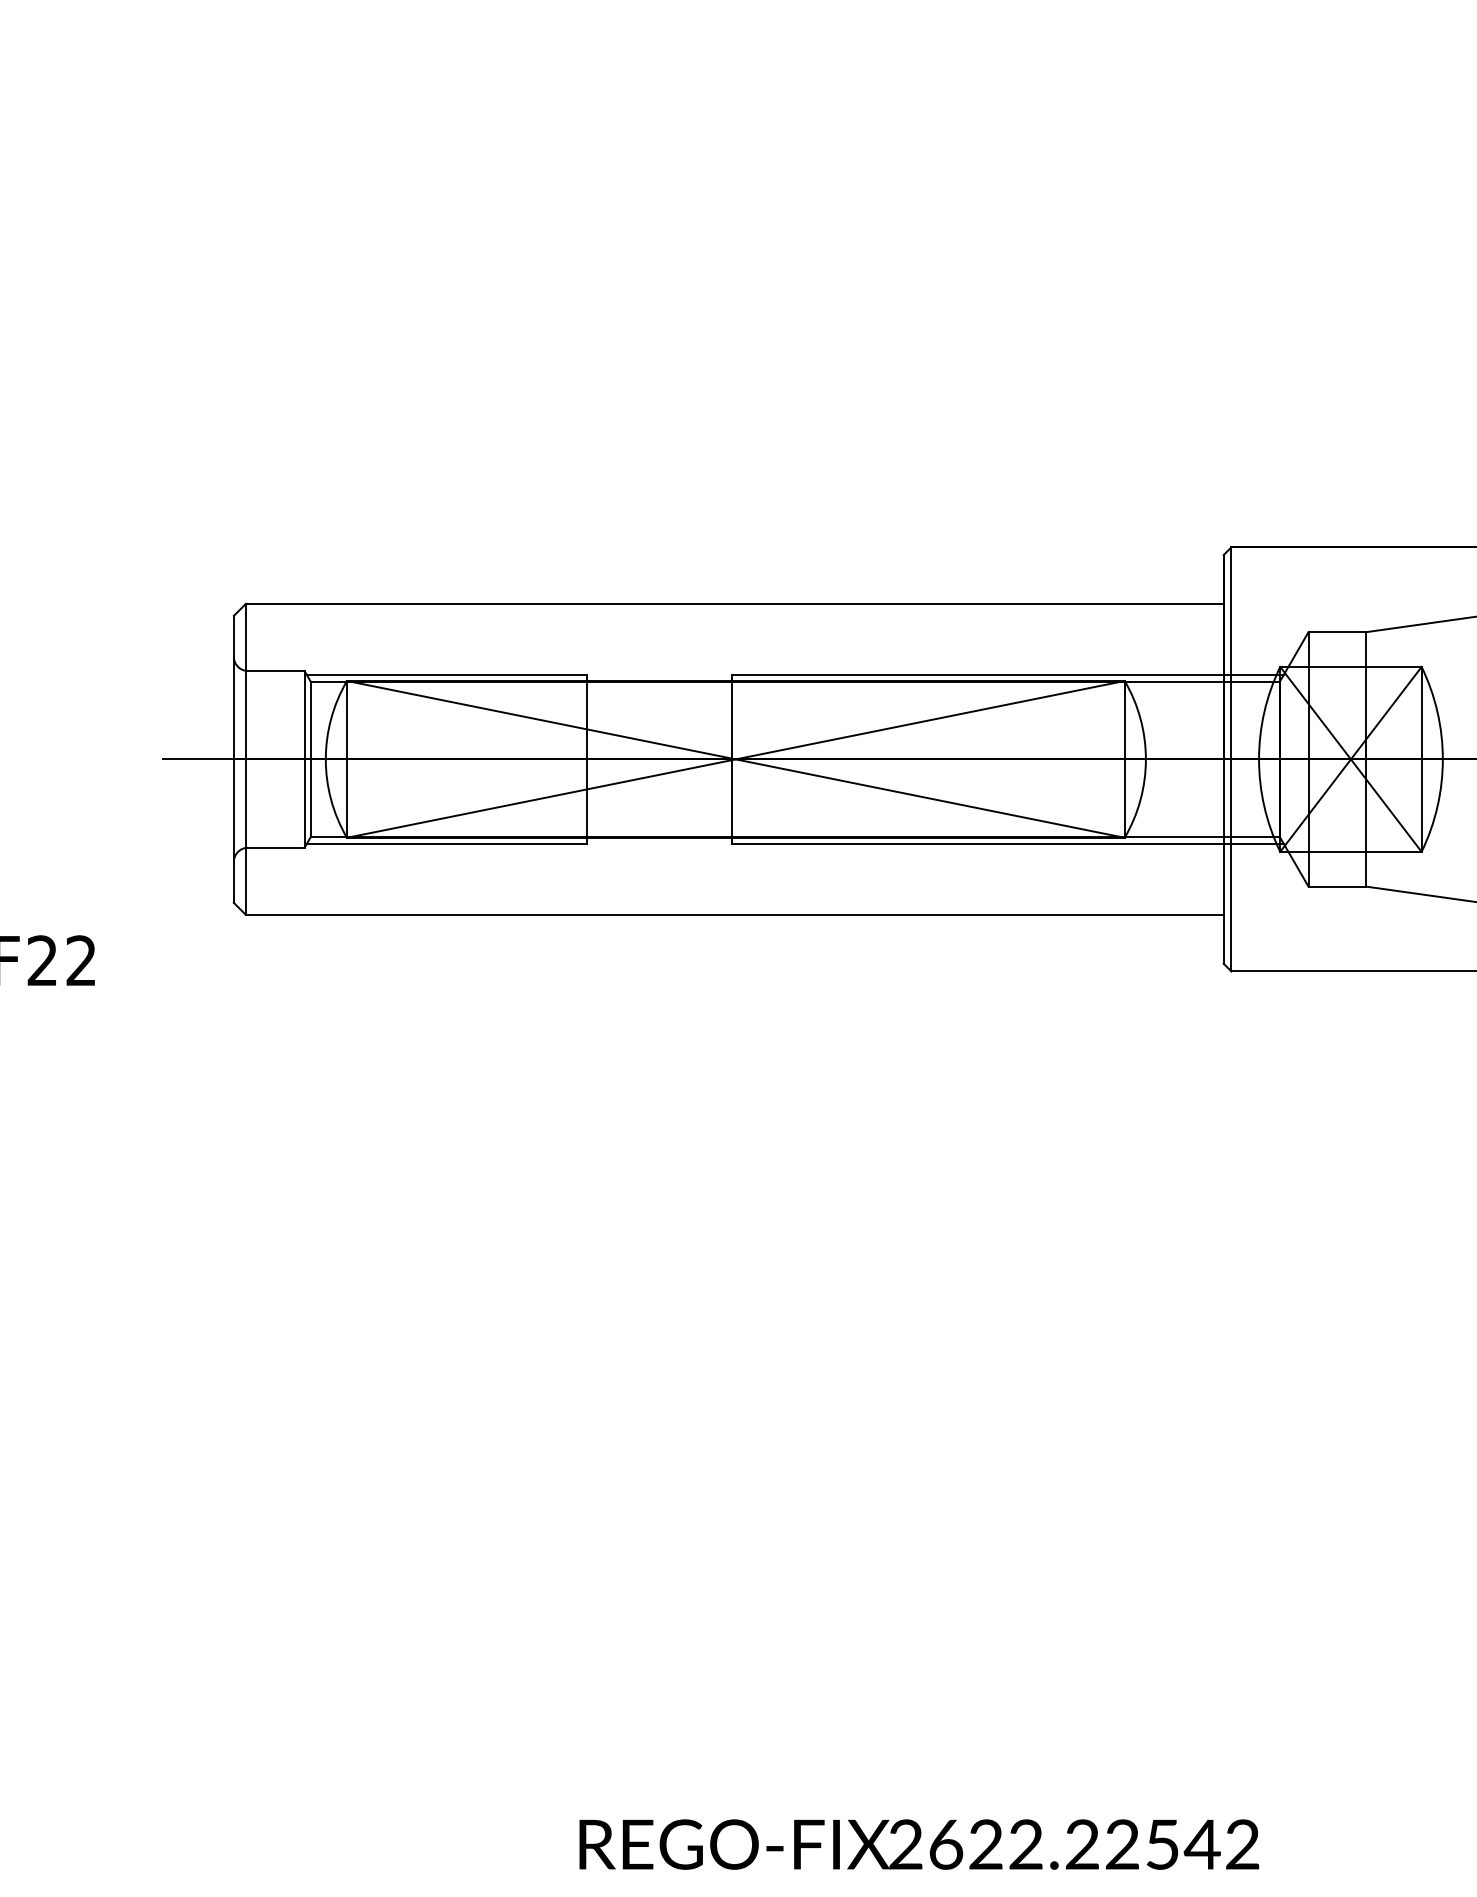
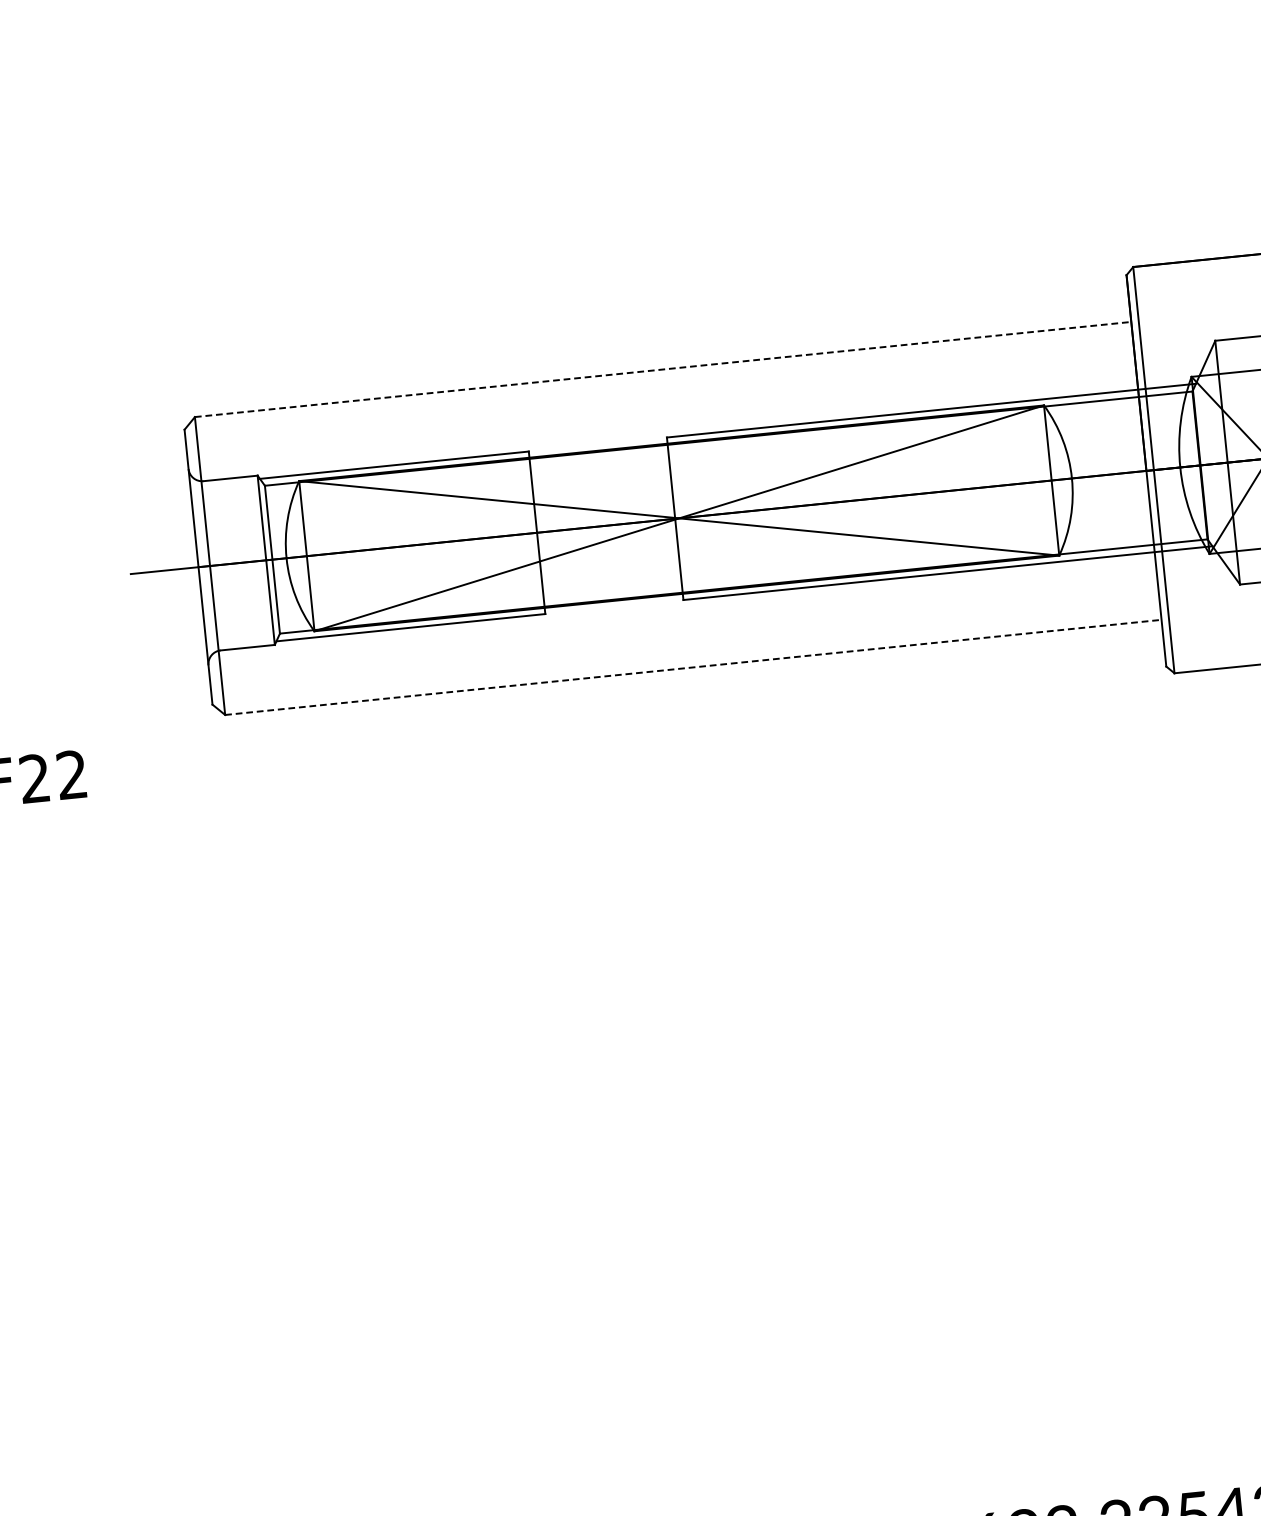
line: (734, 603) -> (662, 369), solid -> dashed
line: (734, 914) -> (693, 667), solid -> dashed

